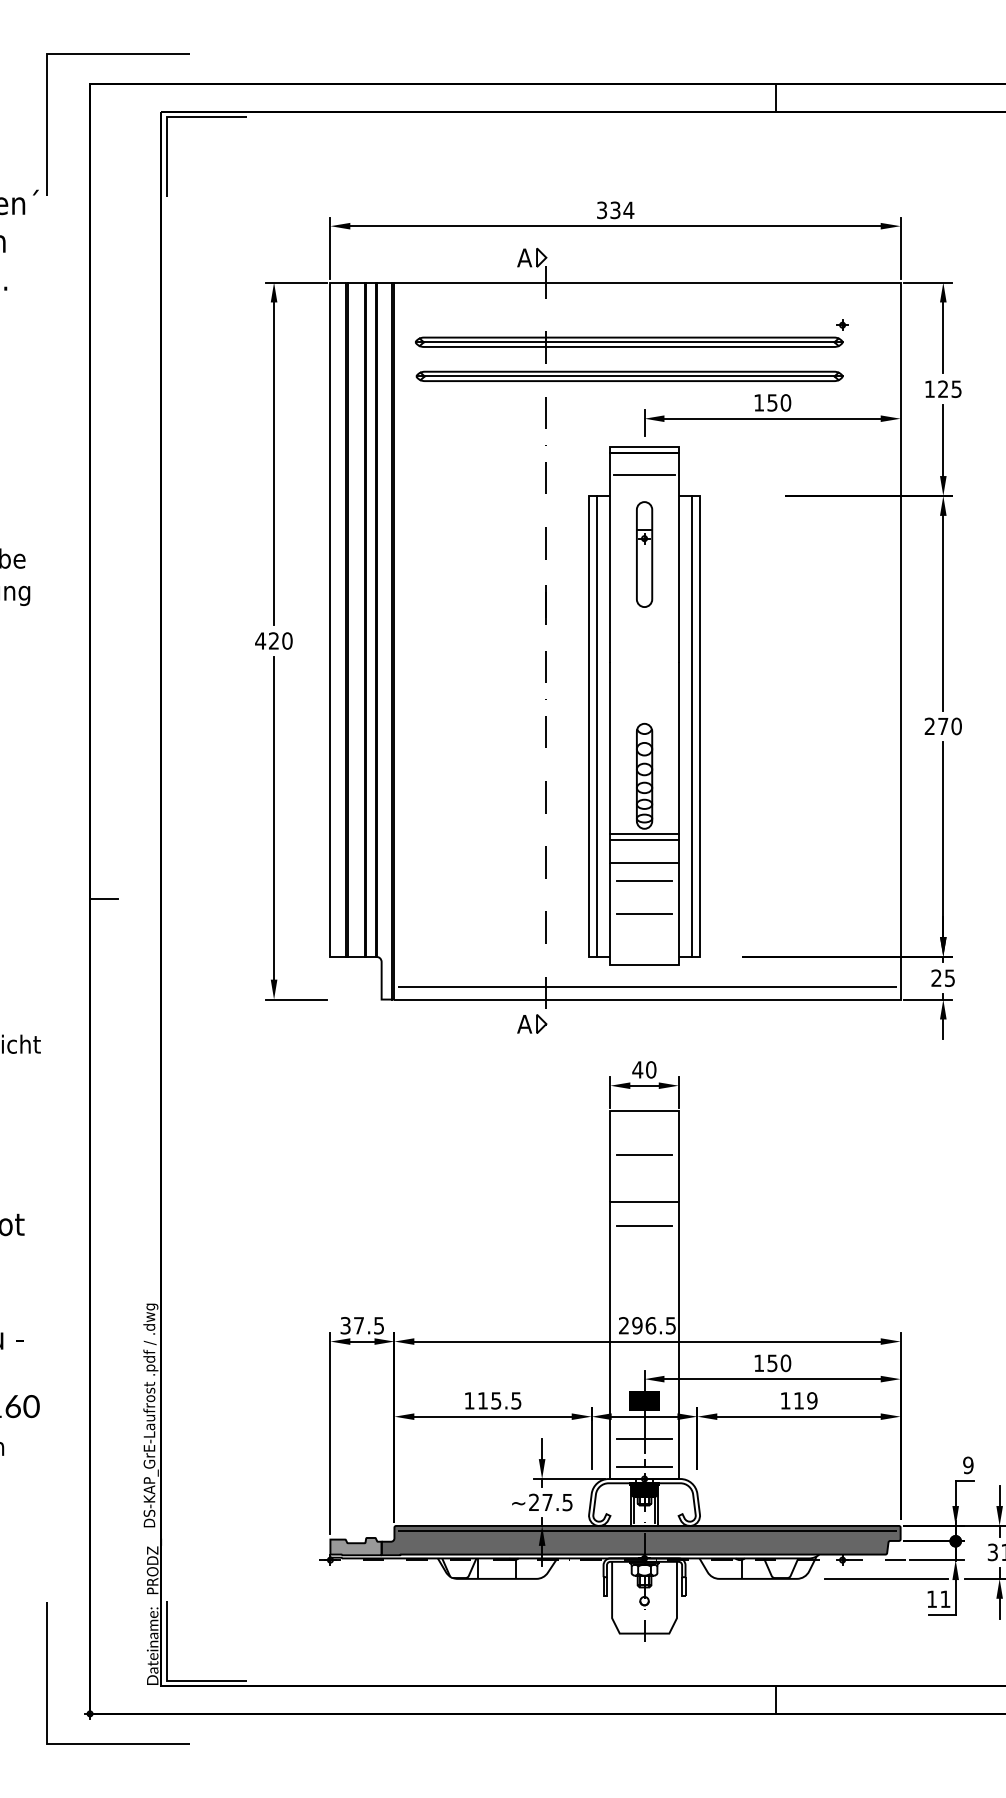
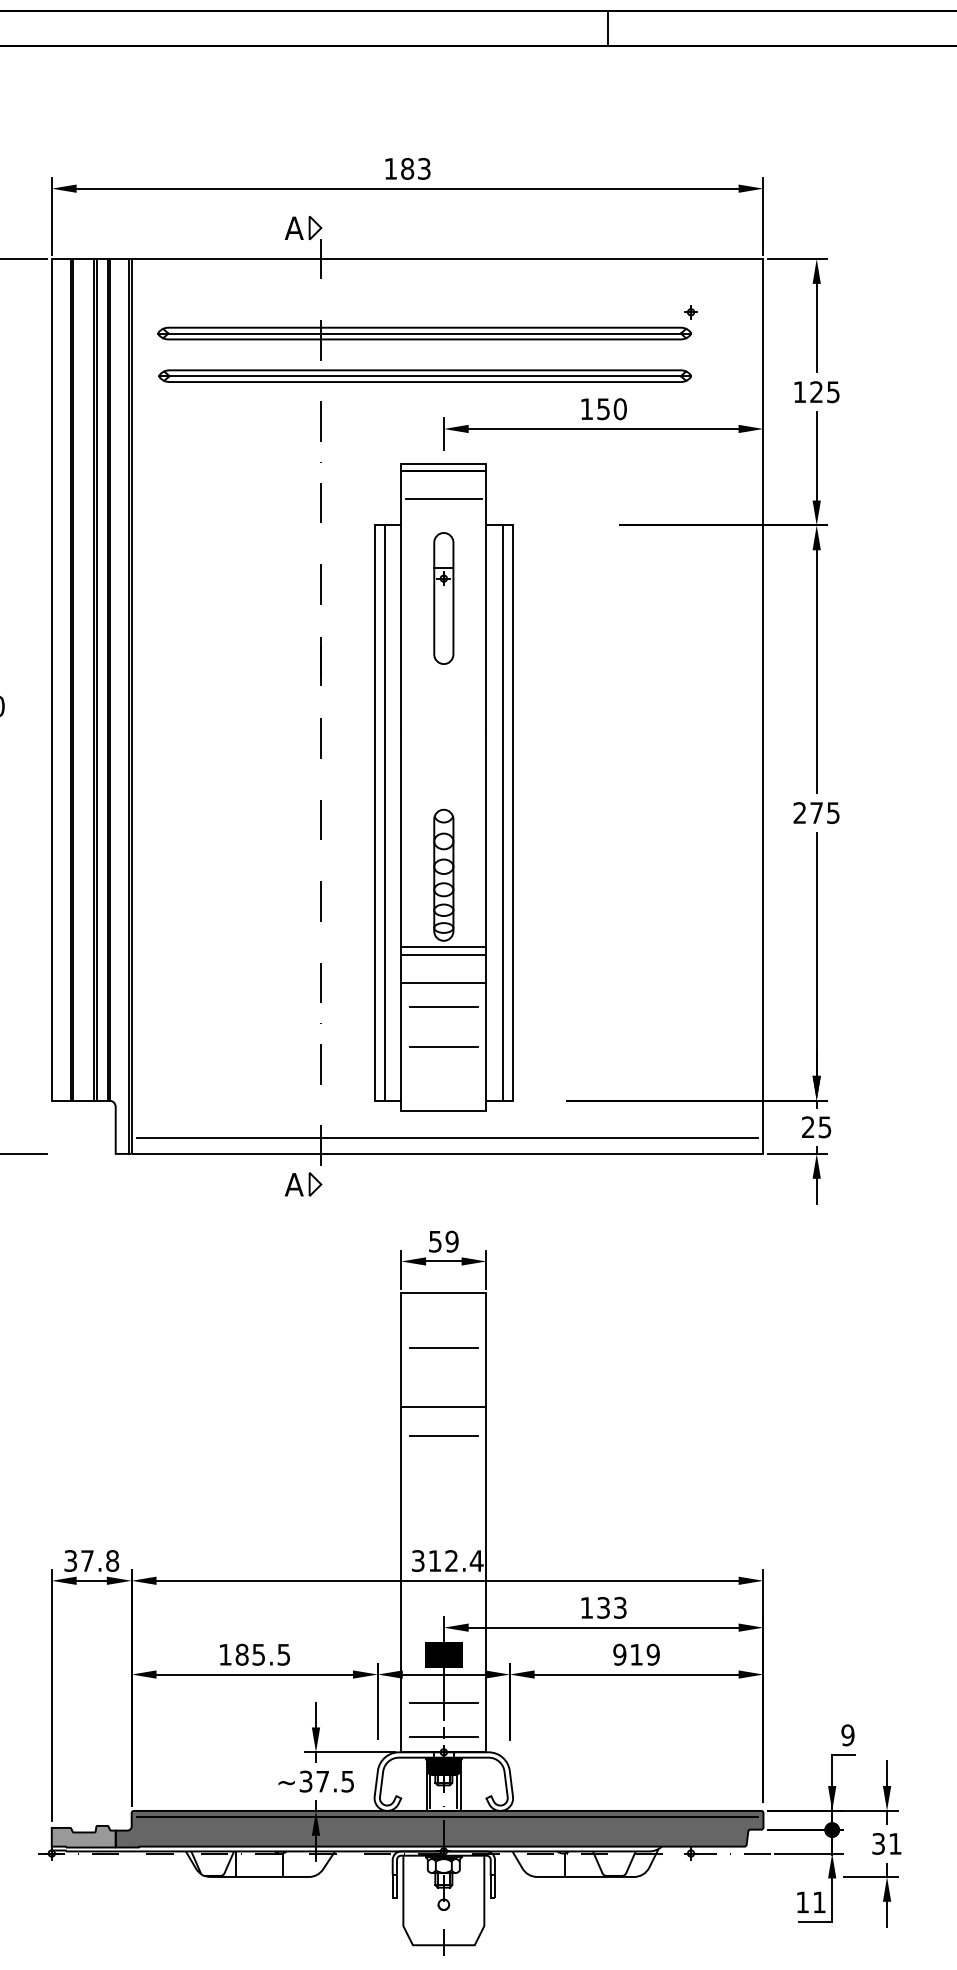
text: (615, 210) -> (407, 169), 334 -> 183
text: (956, 726) -> (833, 813), 270 -> 275
text: (644, 1069) -> (443, 1241), 40 -> 59
text: (379, 1325) -> (113, 1560), 37.5 -> 37.8
text: (647, 1325) -> (447, 1560), 296.5 -> 312.4
text: (779, 1363) -> (612, 1608), 150 -> 133
text: (482, 1400) -> (241, 1654), 115.5 -> 185.5
text: (785, 1400) -> (619, 1654), 119 -> 919
text: (534, 1502) -> (306, 1781), ~27.5 -> ~37.5
line: (885, 1578) -> (744, 1876), removed

